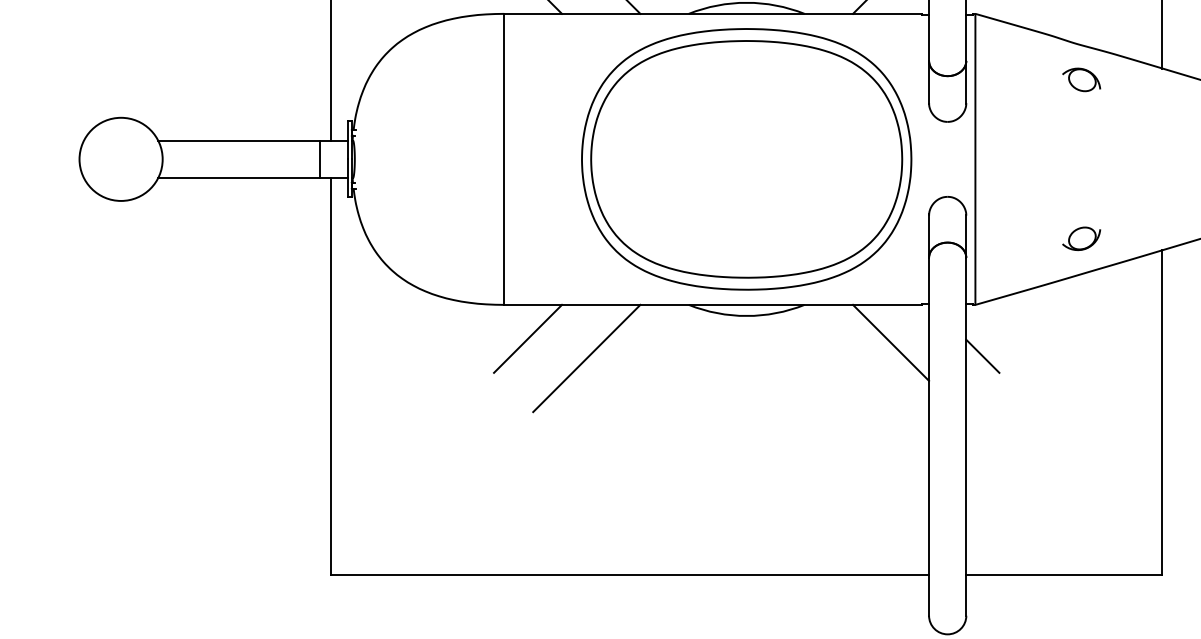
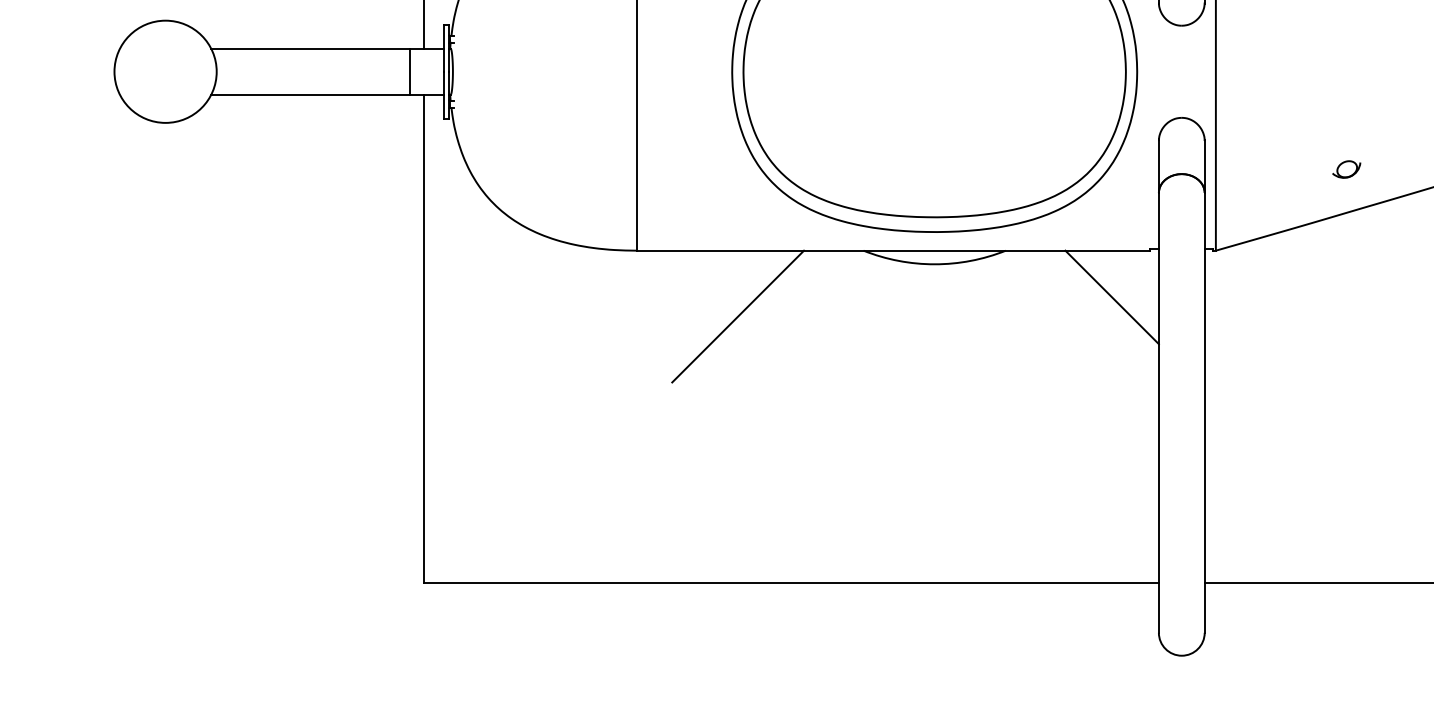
part: (1081, 238) -> (1346, 169), size x0.6
line: (528, 338) -> (666, 291), removed
line: (982, 355) -> (1224, 312), removed

